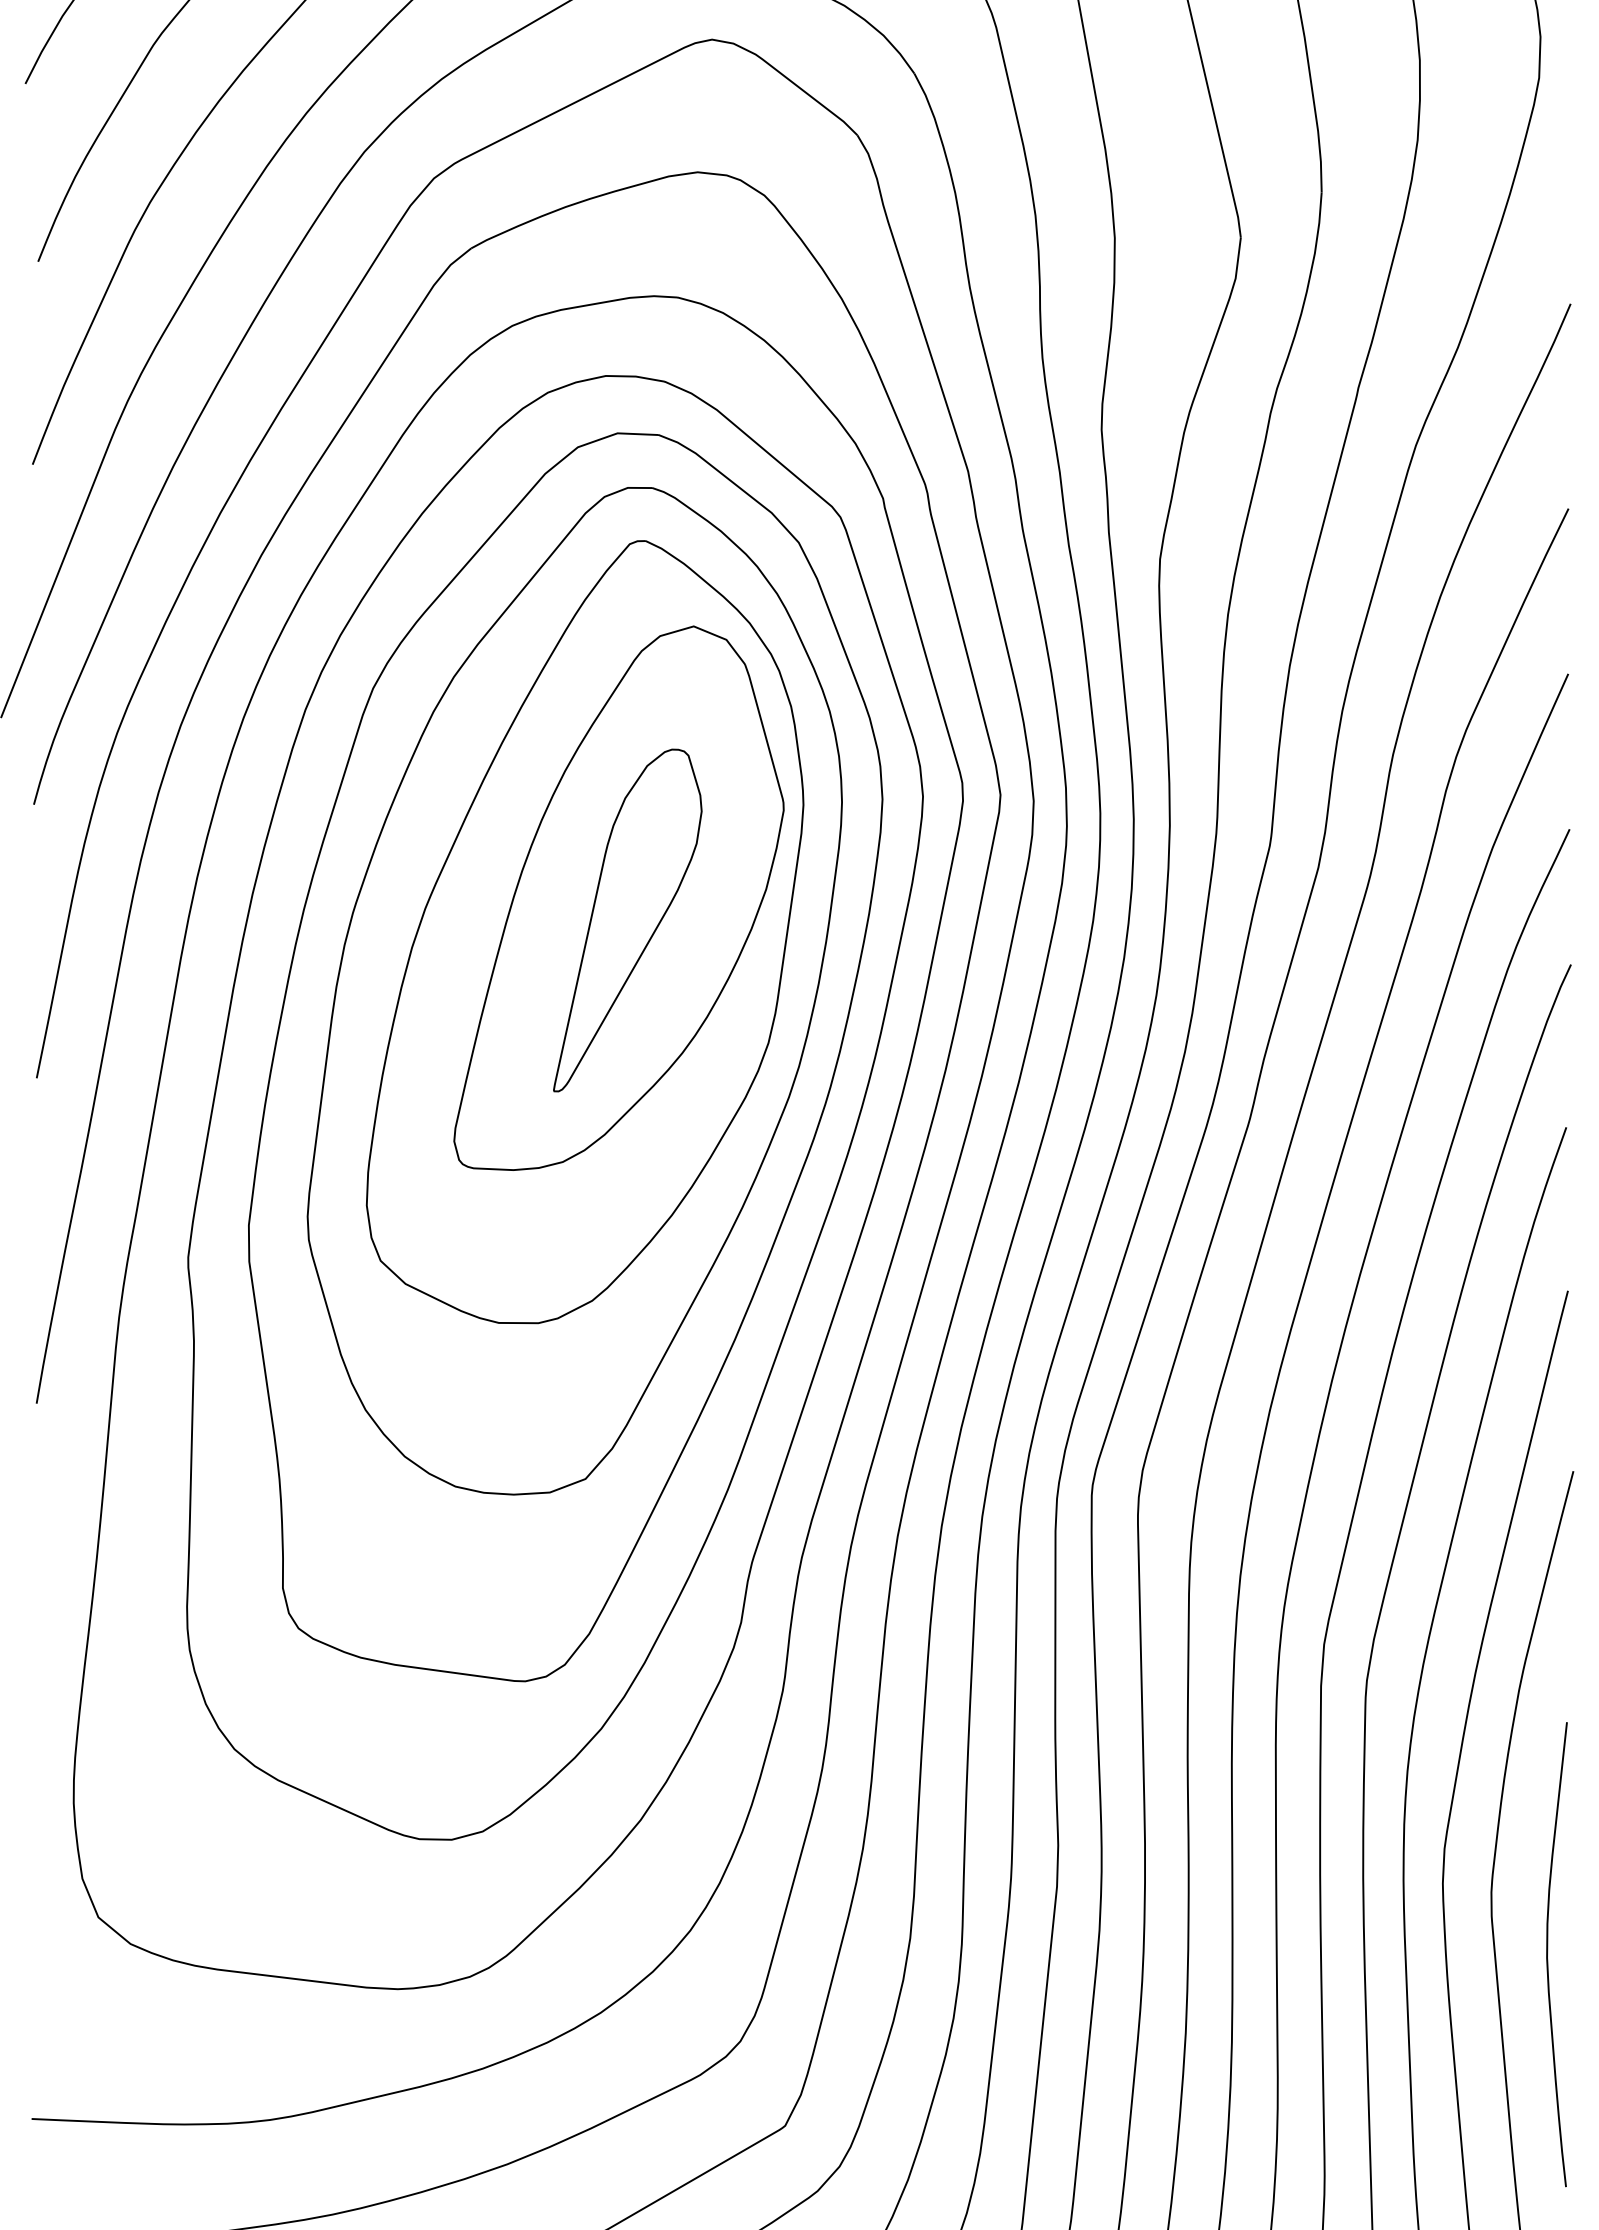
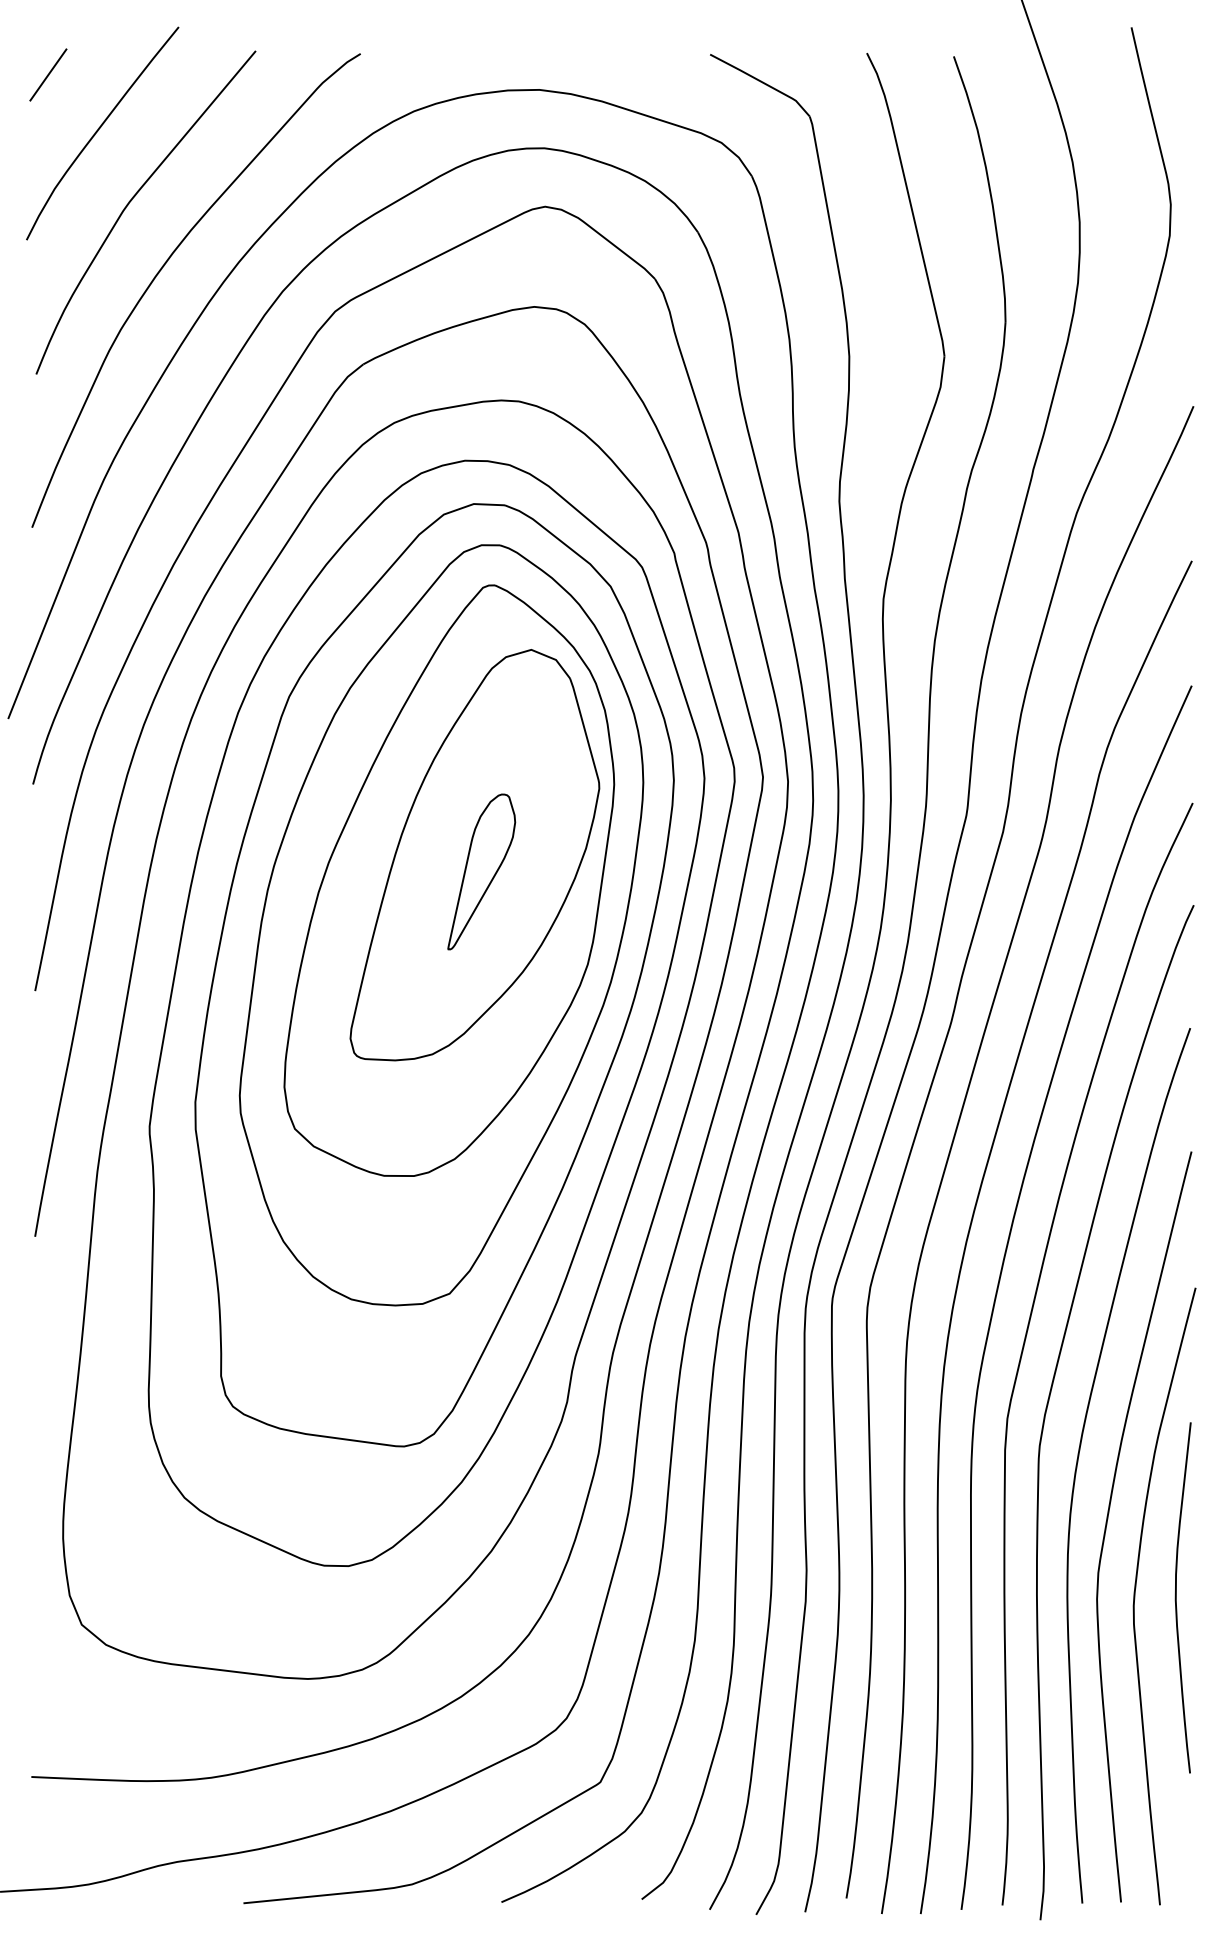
part: (627, 919) -> (481, 871), size x0.6
curve: (1548, 1954) -> (1176, 1597), moved

